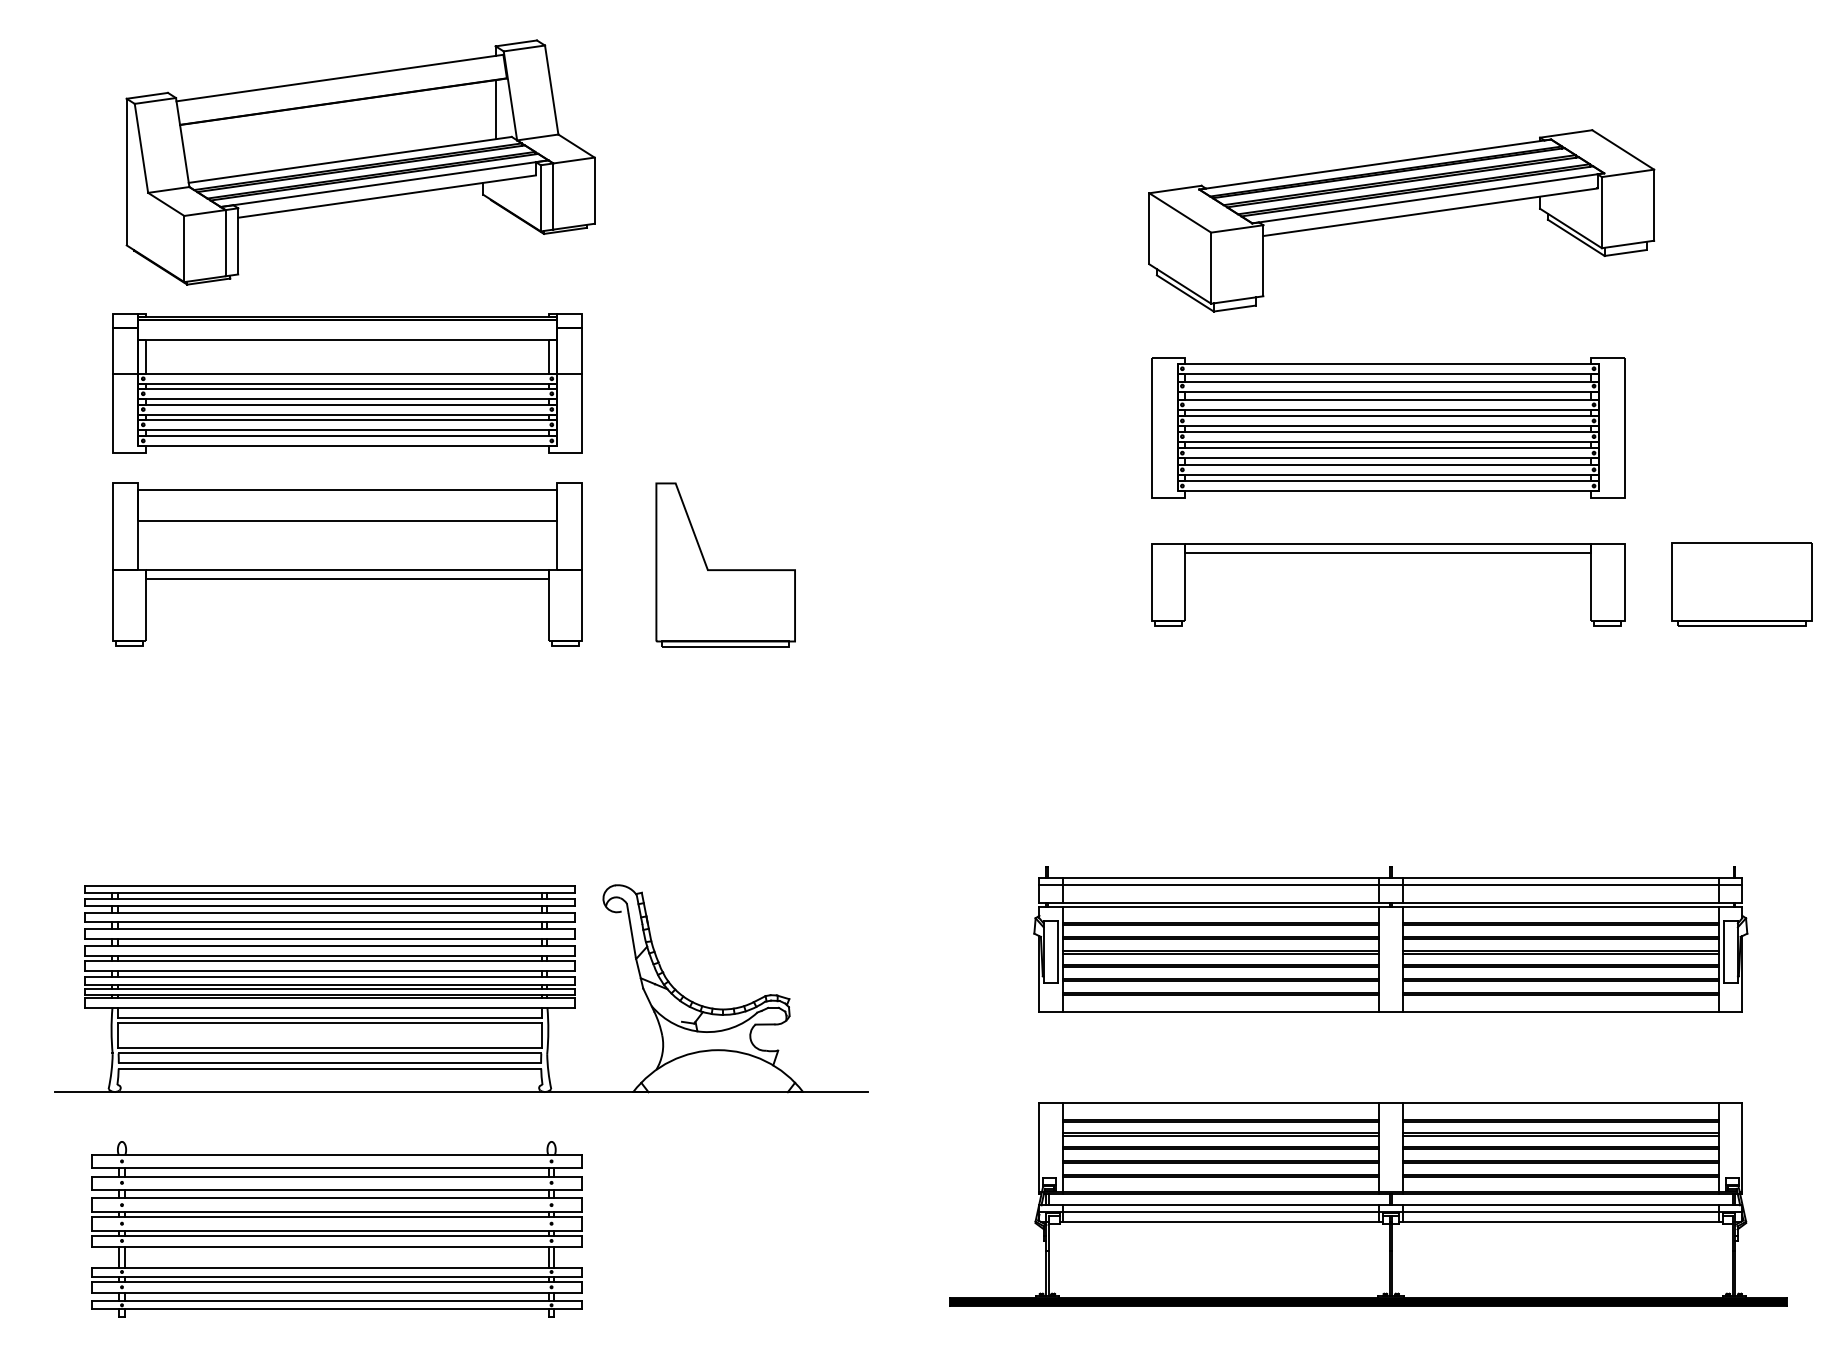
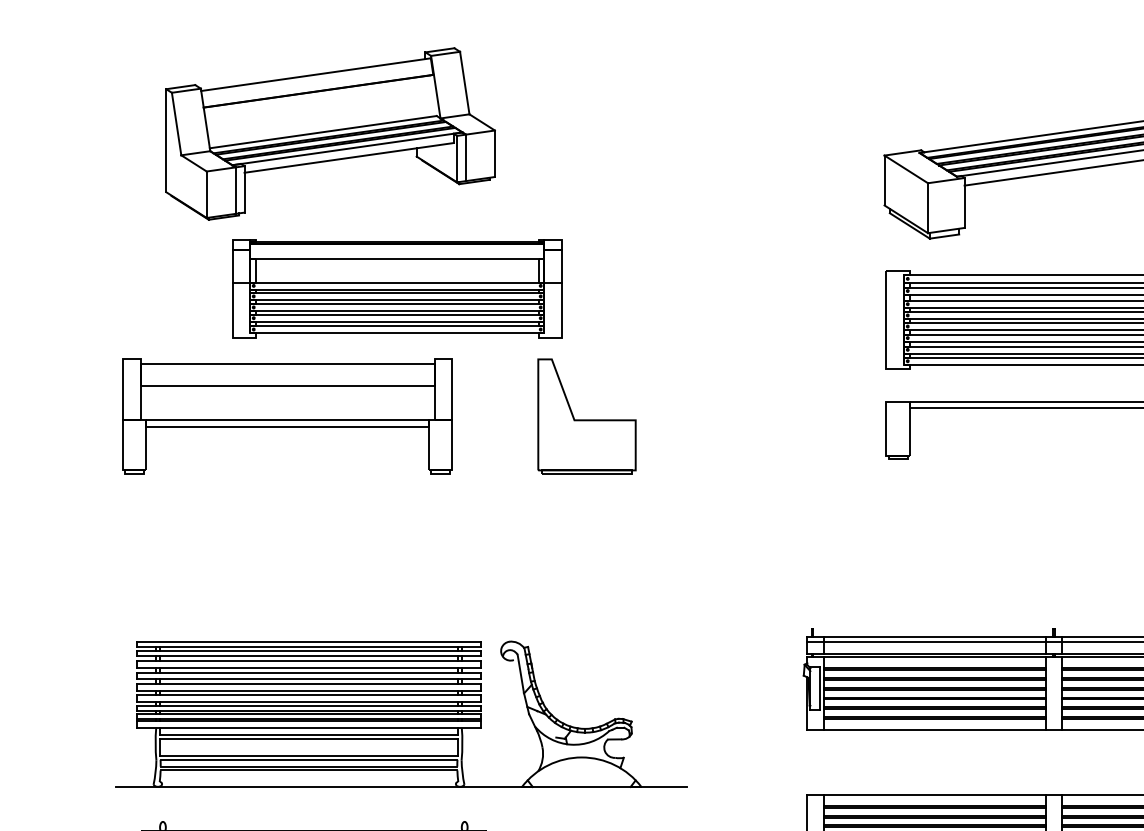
line: (495, 109) -> (425, 96), removed
part: (347, 383) -> (397, 289), moved
part: (347, 564) -> (287, 416), moved

